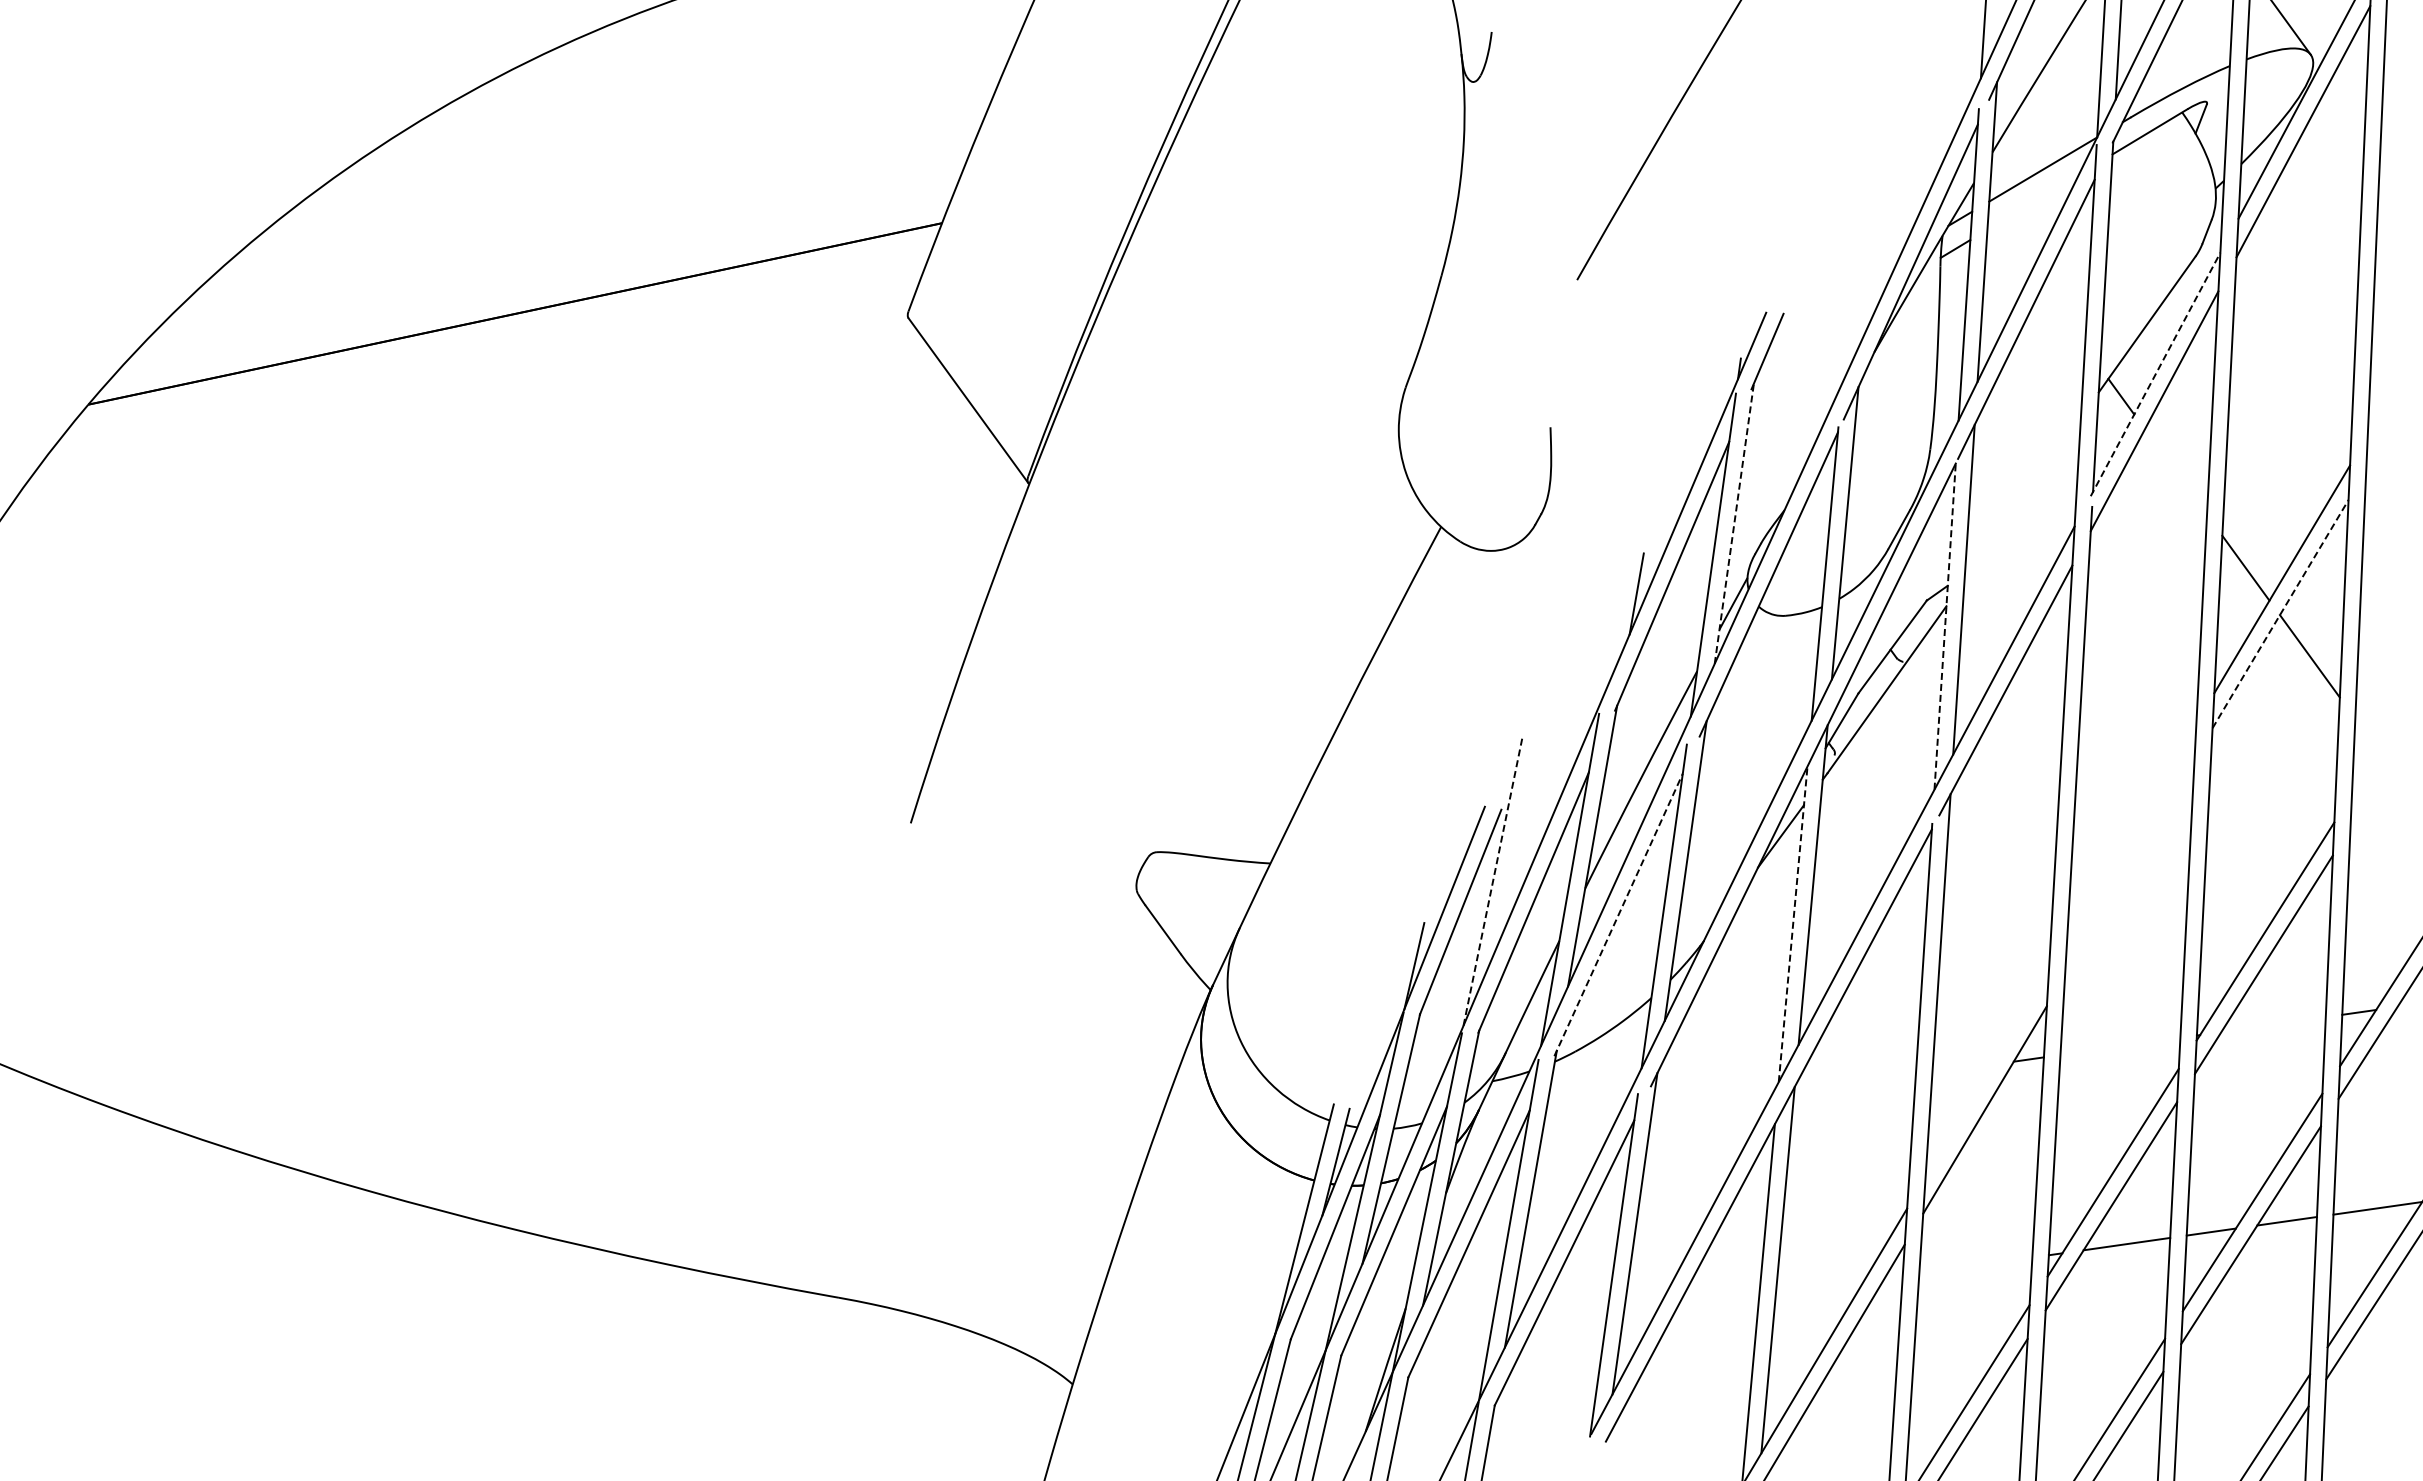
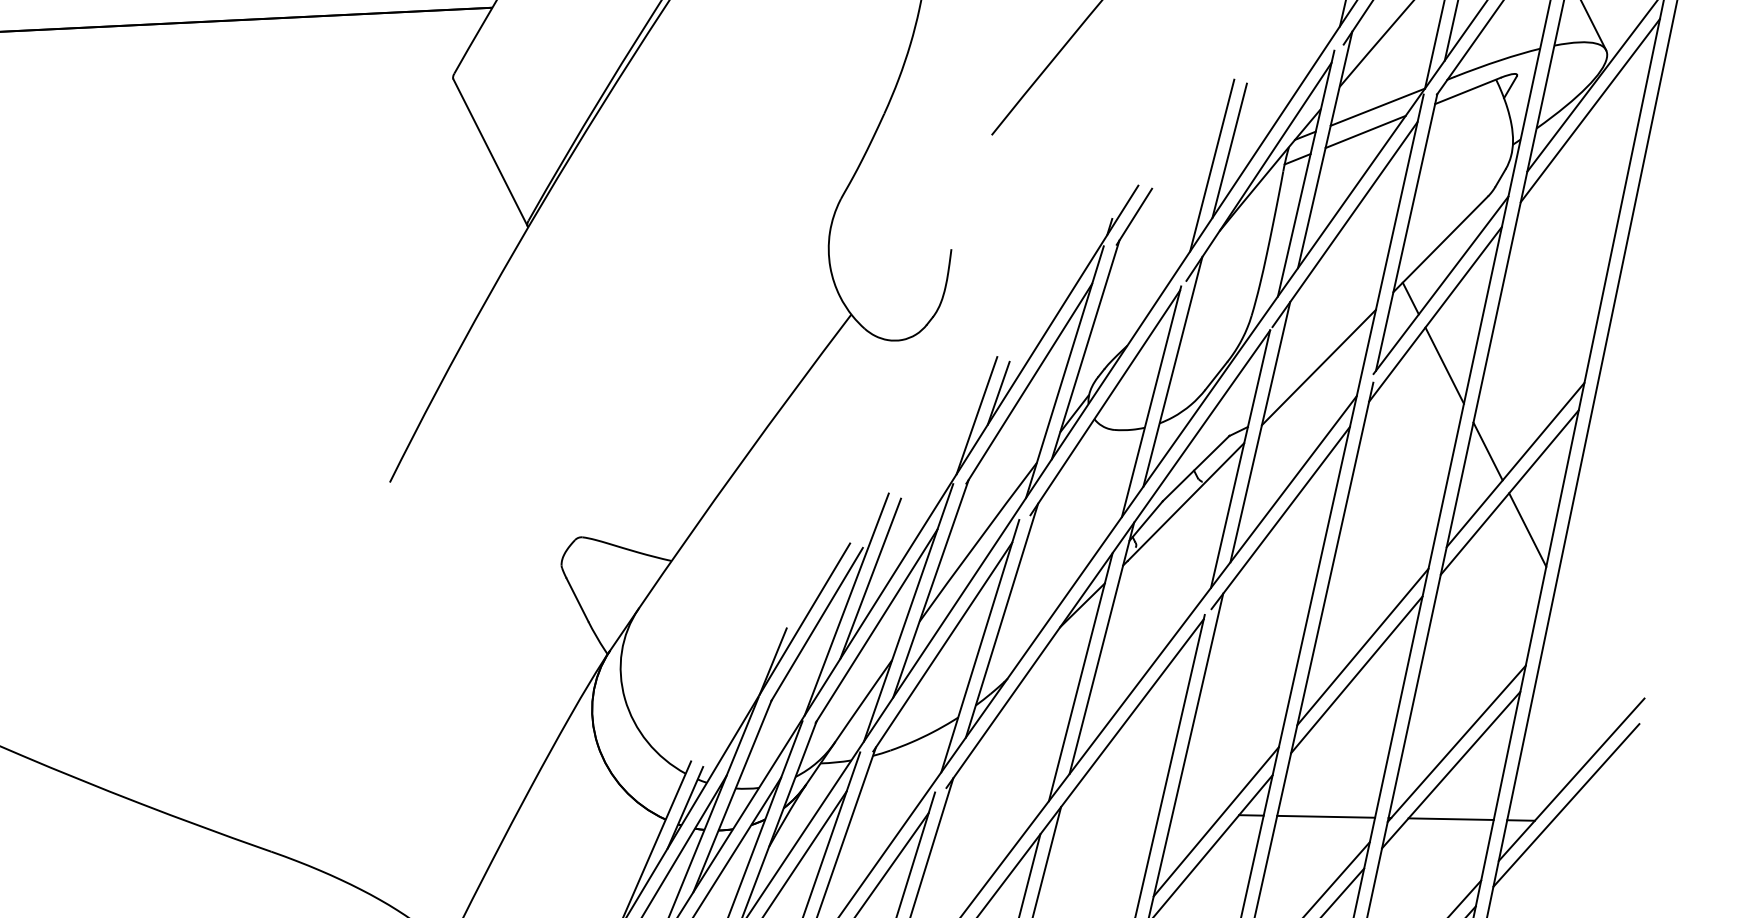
line: (2032, 201) -> (1365, 131), added
line: (1870, 251) -> (1229, 150), added
line: (1852, 273) -> (1212, 165), added
line: (2155, 374) -> (1440, 285), dashed -> solid
line: (2175, 471) -> (1444, 365), added
line: (2022, 498) -> (1318, 366), added
line: (1734, 523) -> (1085, 349), dashed -> solid
line: (2280, 614) -> (1509, 492), dashed -> solid
line: (1614, 625) -> (976, 415), added
line: (1945, 626) -> (1240, 459), dashed -> solid
line: (2131, 831) -> (1362, 646), added
line: (1516, 845) -> (870, 578), added
line: (2129, 866) -> (1356, 674), added
line: (1492, 881) -> (846, 604), dashed -> solid
line: (1618, 914) -> (942, 646), dashed -> solid
line: (1793, 923) -> (1081, 676), dashed -> solid
line: (2273, 1024) -> (1451, 819), added
line: (2120, 1046) -> (1326, 816), added
line: (1986, 1073) -> (1215, 821), added

